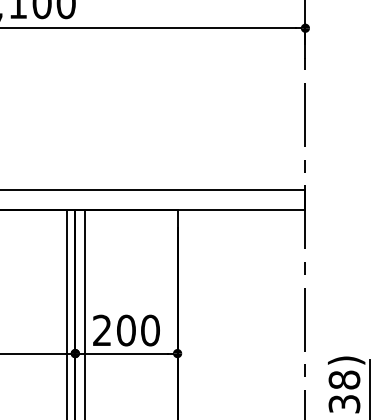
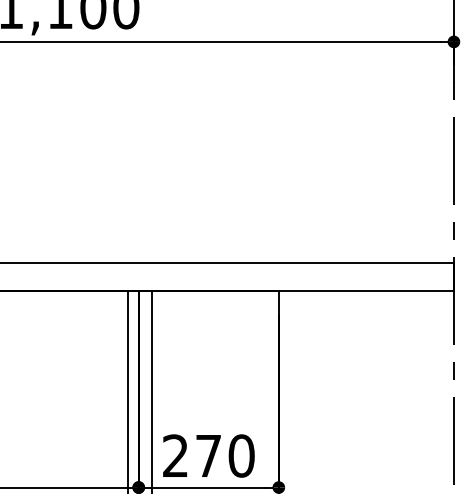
text: (126, 330) -> (208, 455), 200 -> 270

